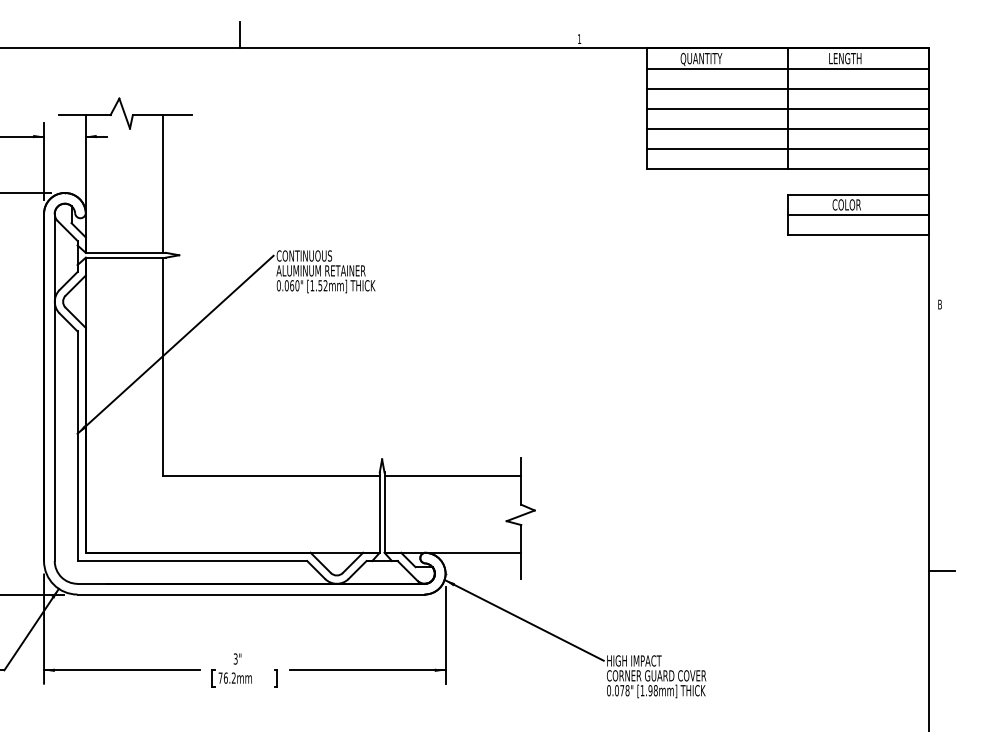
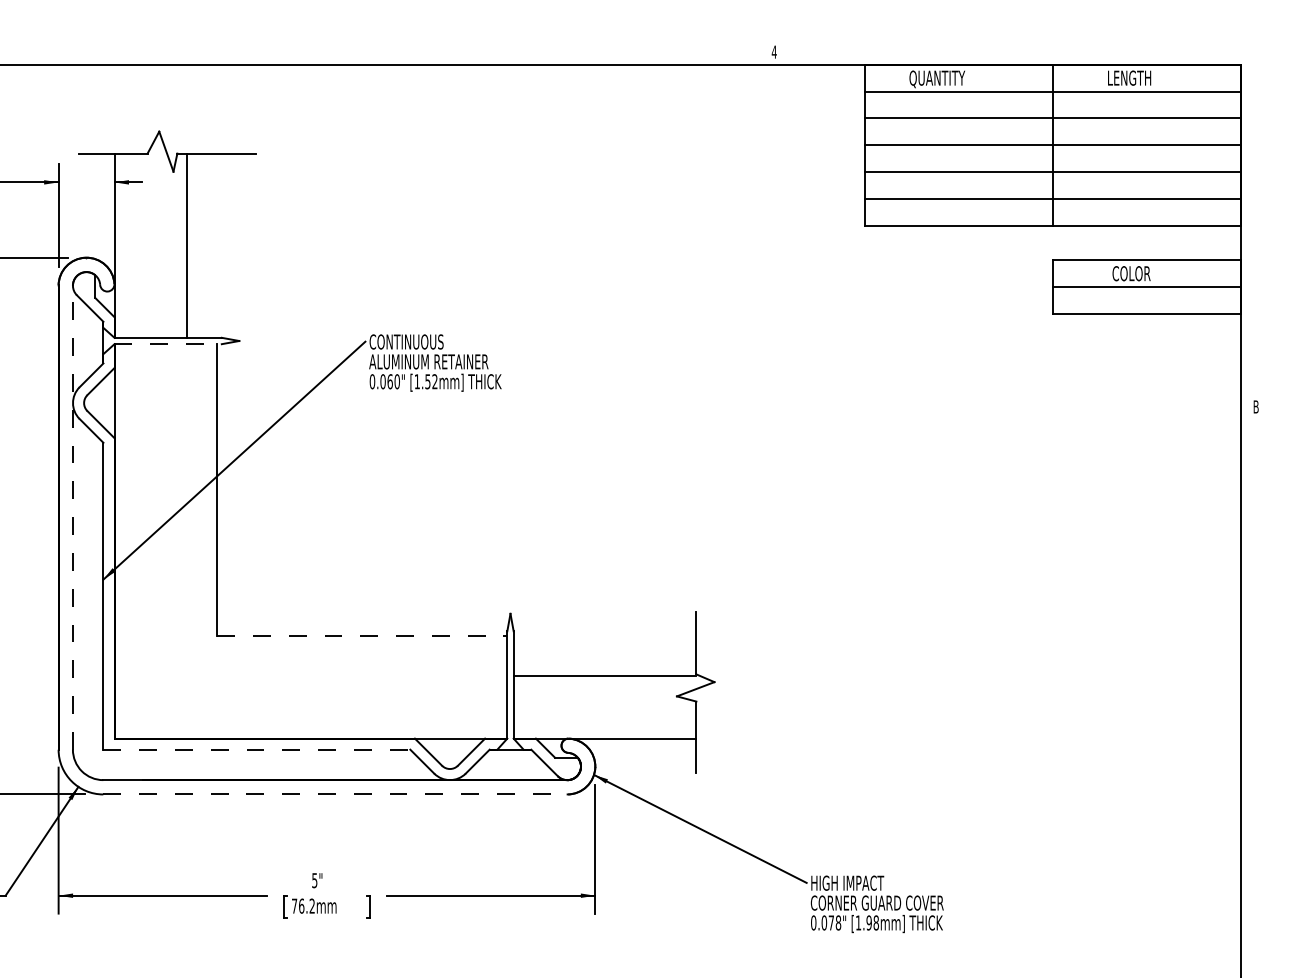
line: (239, 34) -> (319, 46), removed
text: (578, 38) -> (773, 51), 1 -> 4
line: (162, 183) -> (187, 245), moved
line: (126, 257) -> (168, 344), solid -> dashed
line: (54, 387) -> (72, 517), solid -> dashed
line: (271, 475) -> (362, 635), solid -> dashed
line: (452, 475) -> (604, 675), moved
line: (192, 560) -> (257, 749), solid -> dashed
line: (941, 570) -> (1258, 762), removed
line: (251, 594) -> (336, 794), solid -> dashed
text: (235, 658) -> (314, 880), 3" -> 5"

